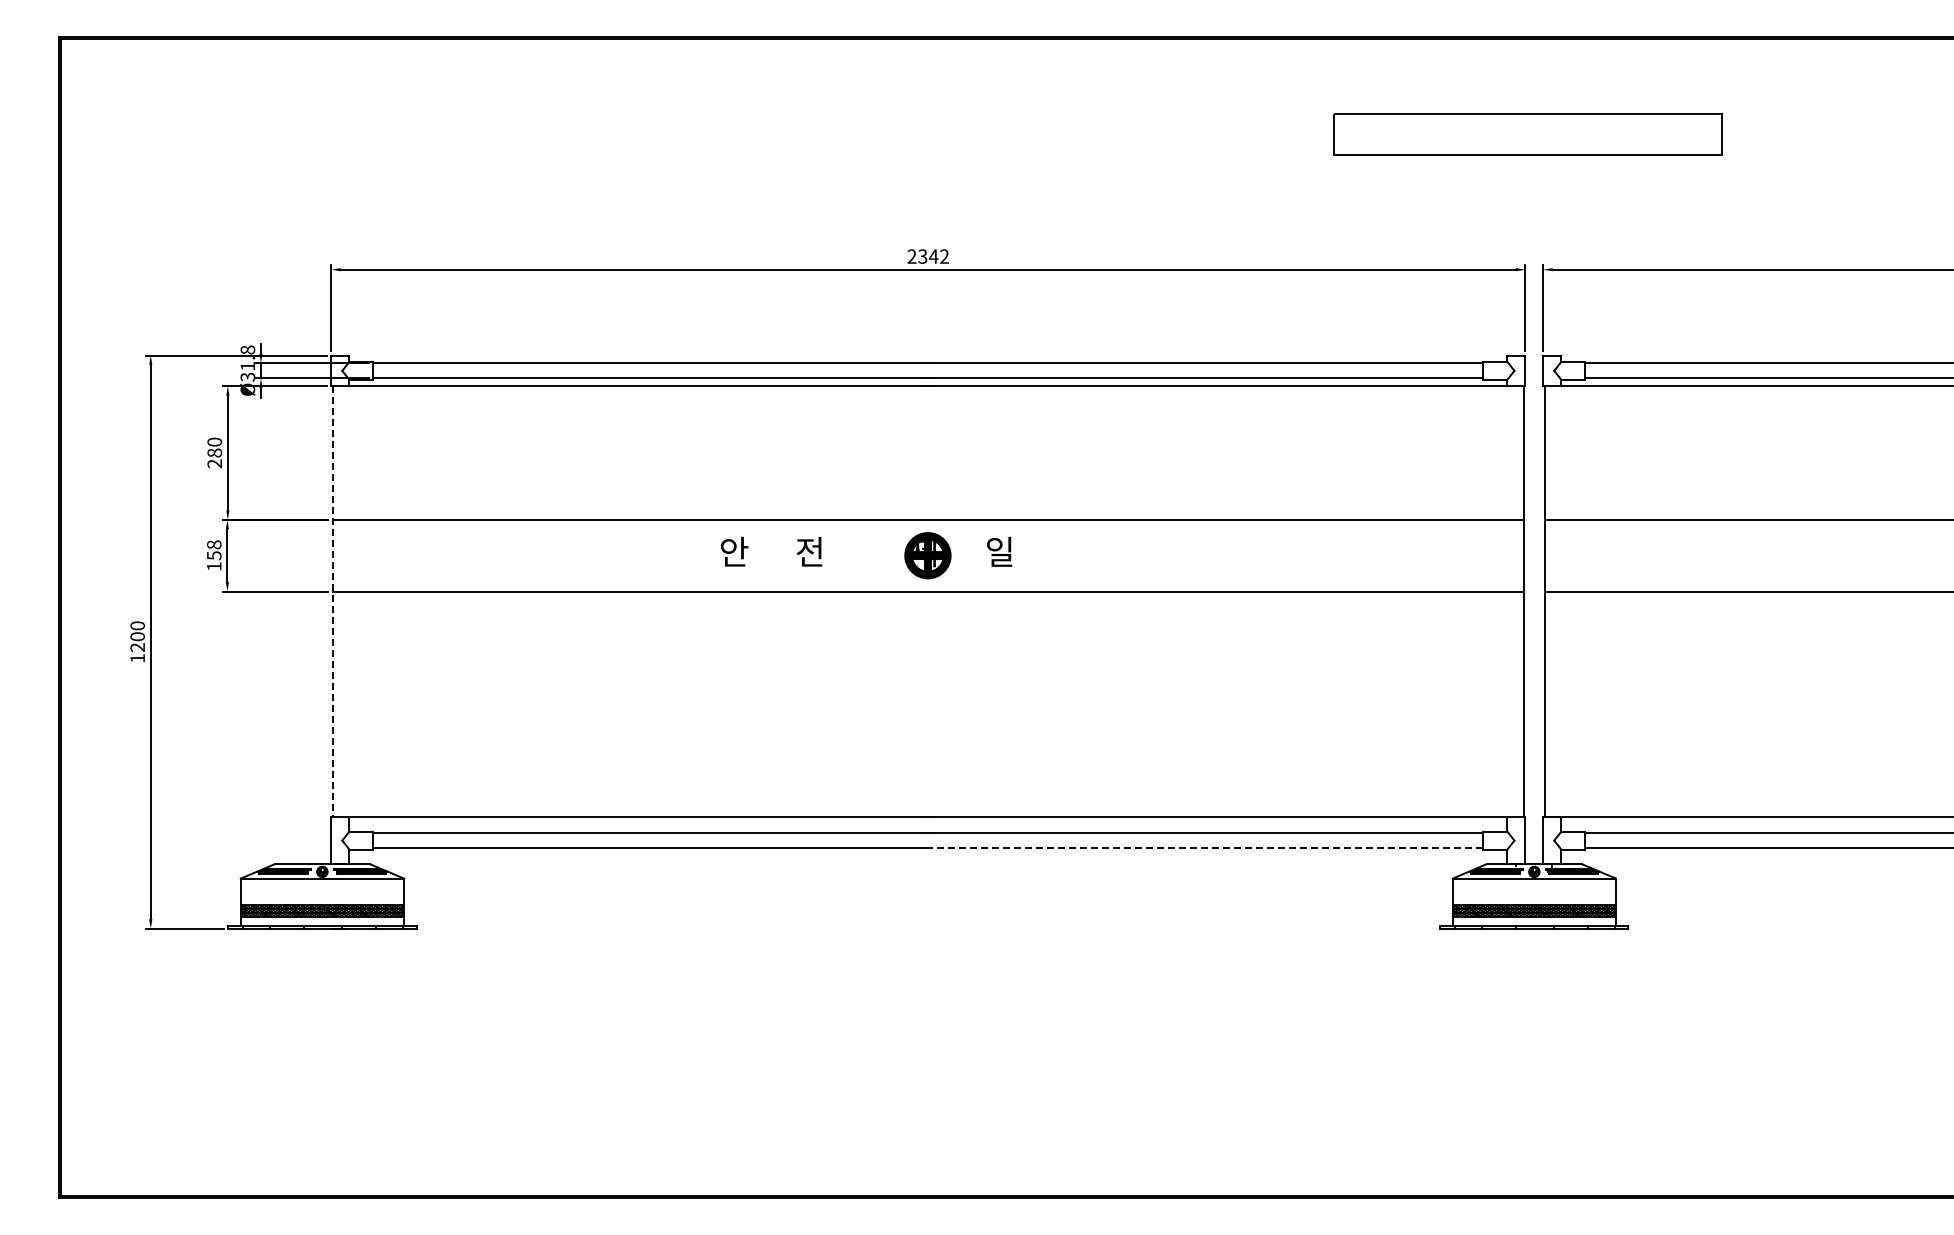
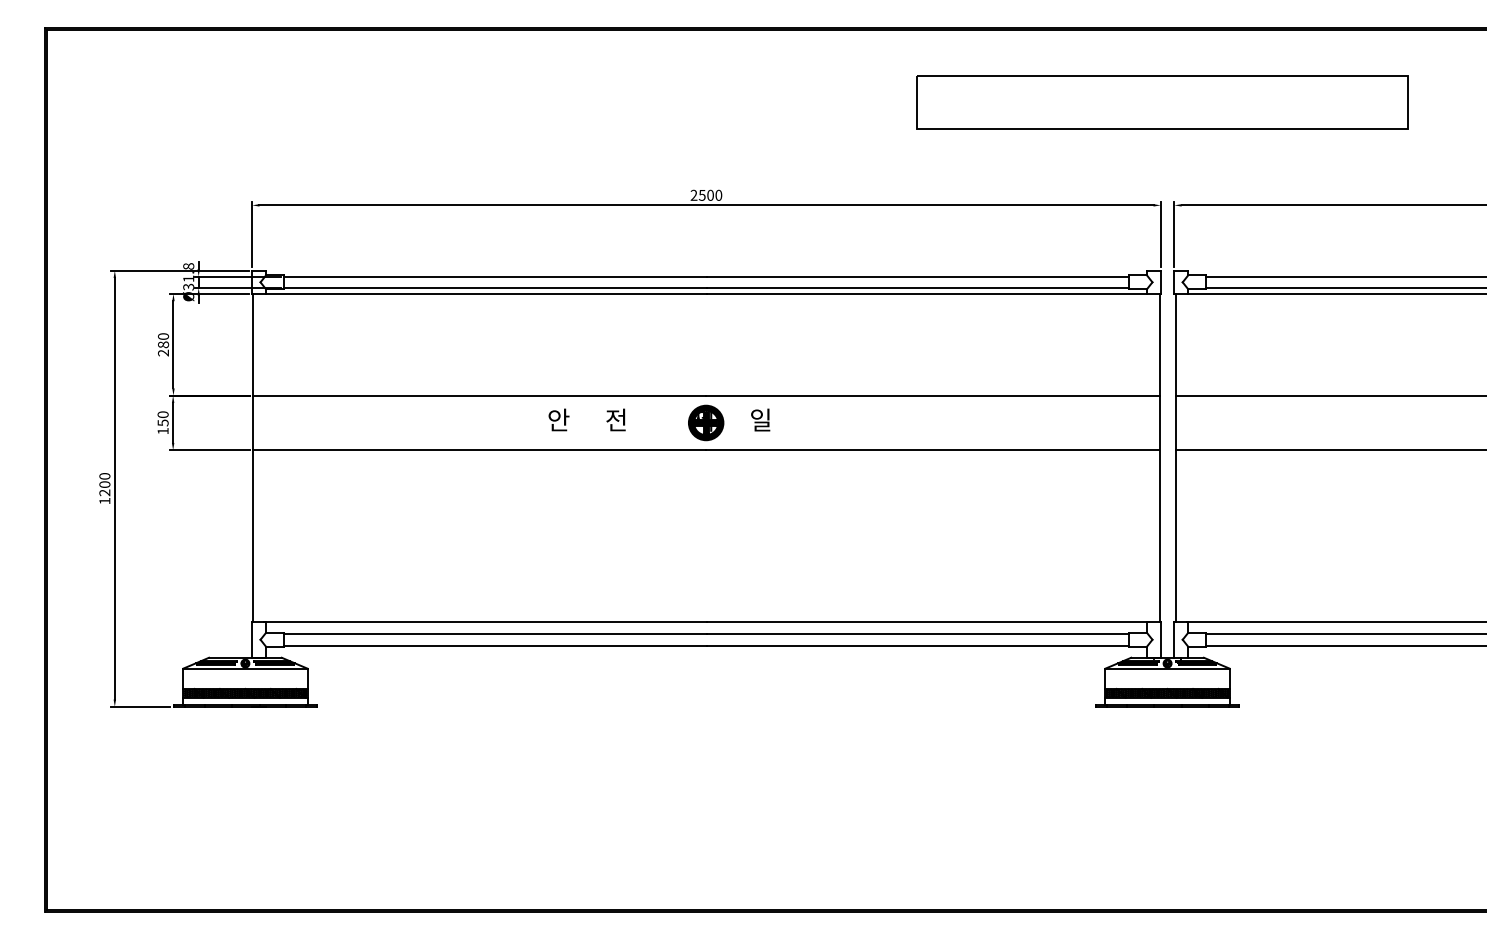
part: (1527, 134) -> (1162, 102), size x1.67
text: (934, 256) -> (711, 195), 2342 -> 2500
text: (214, 544) -> (163, 414), 158 -> 150
line: (332, 602) -> (253, 458), dashed -> solid
line: (1205, 848) -> (917, 645), dashed -> solid

